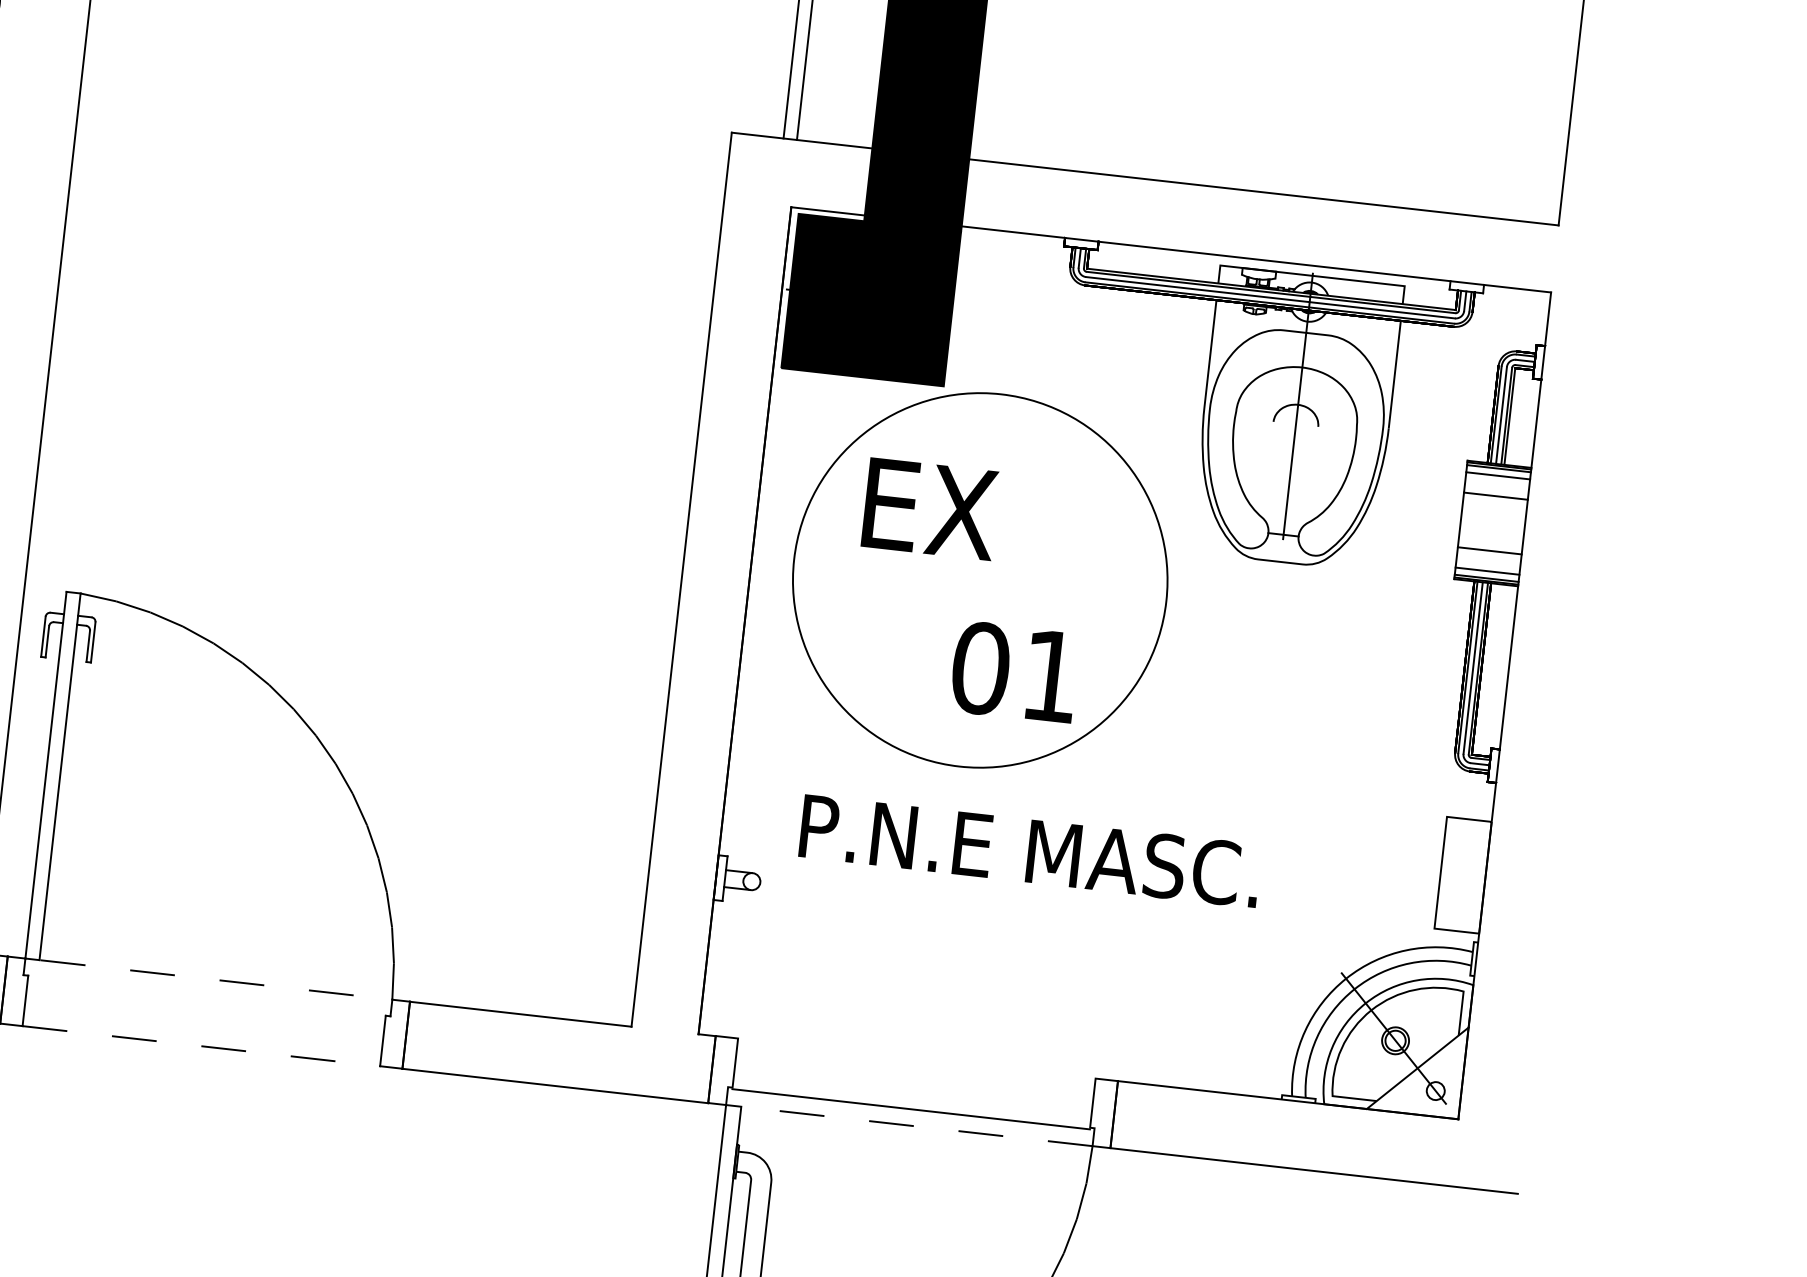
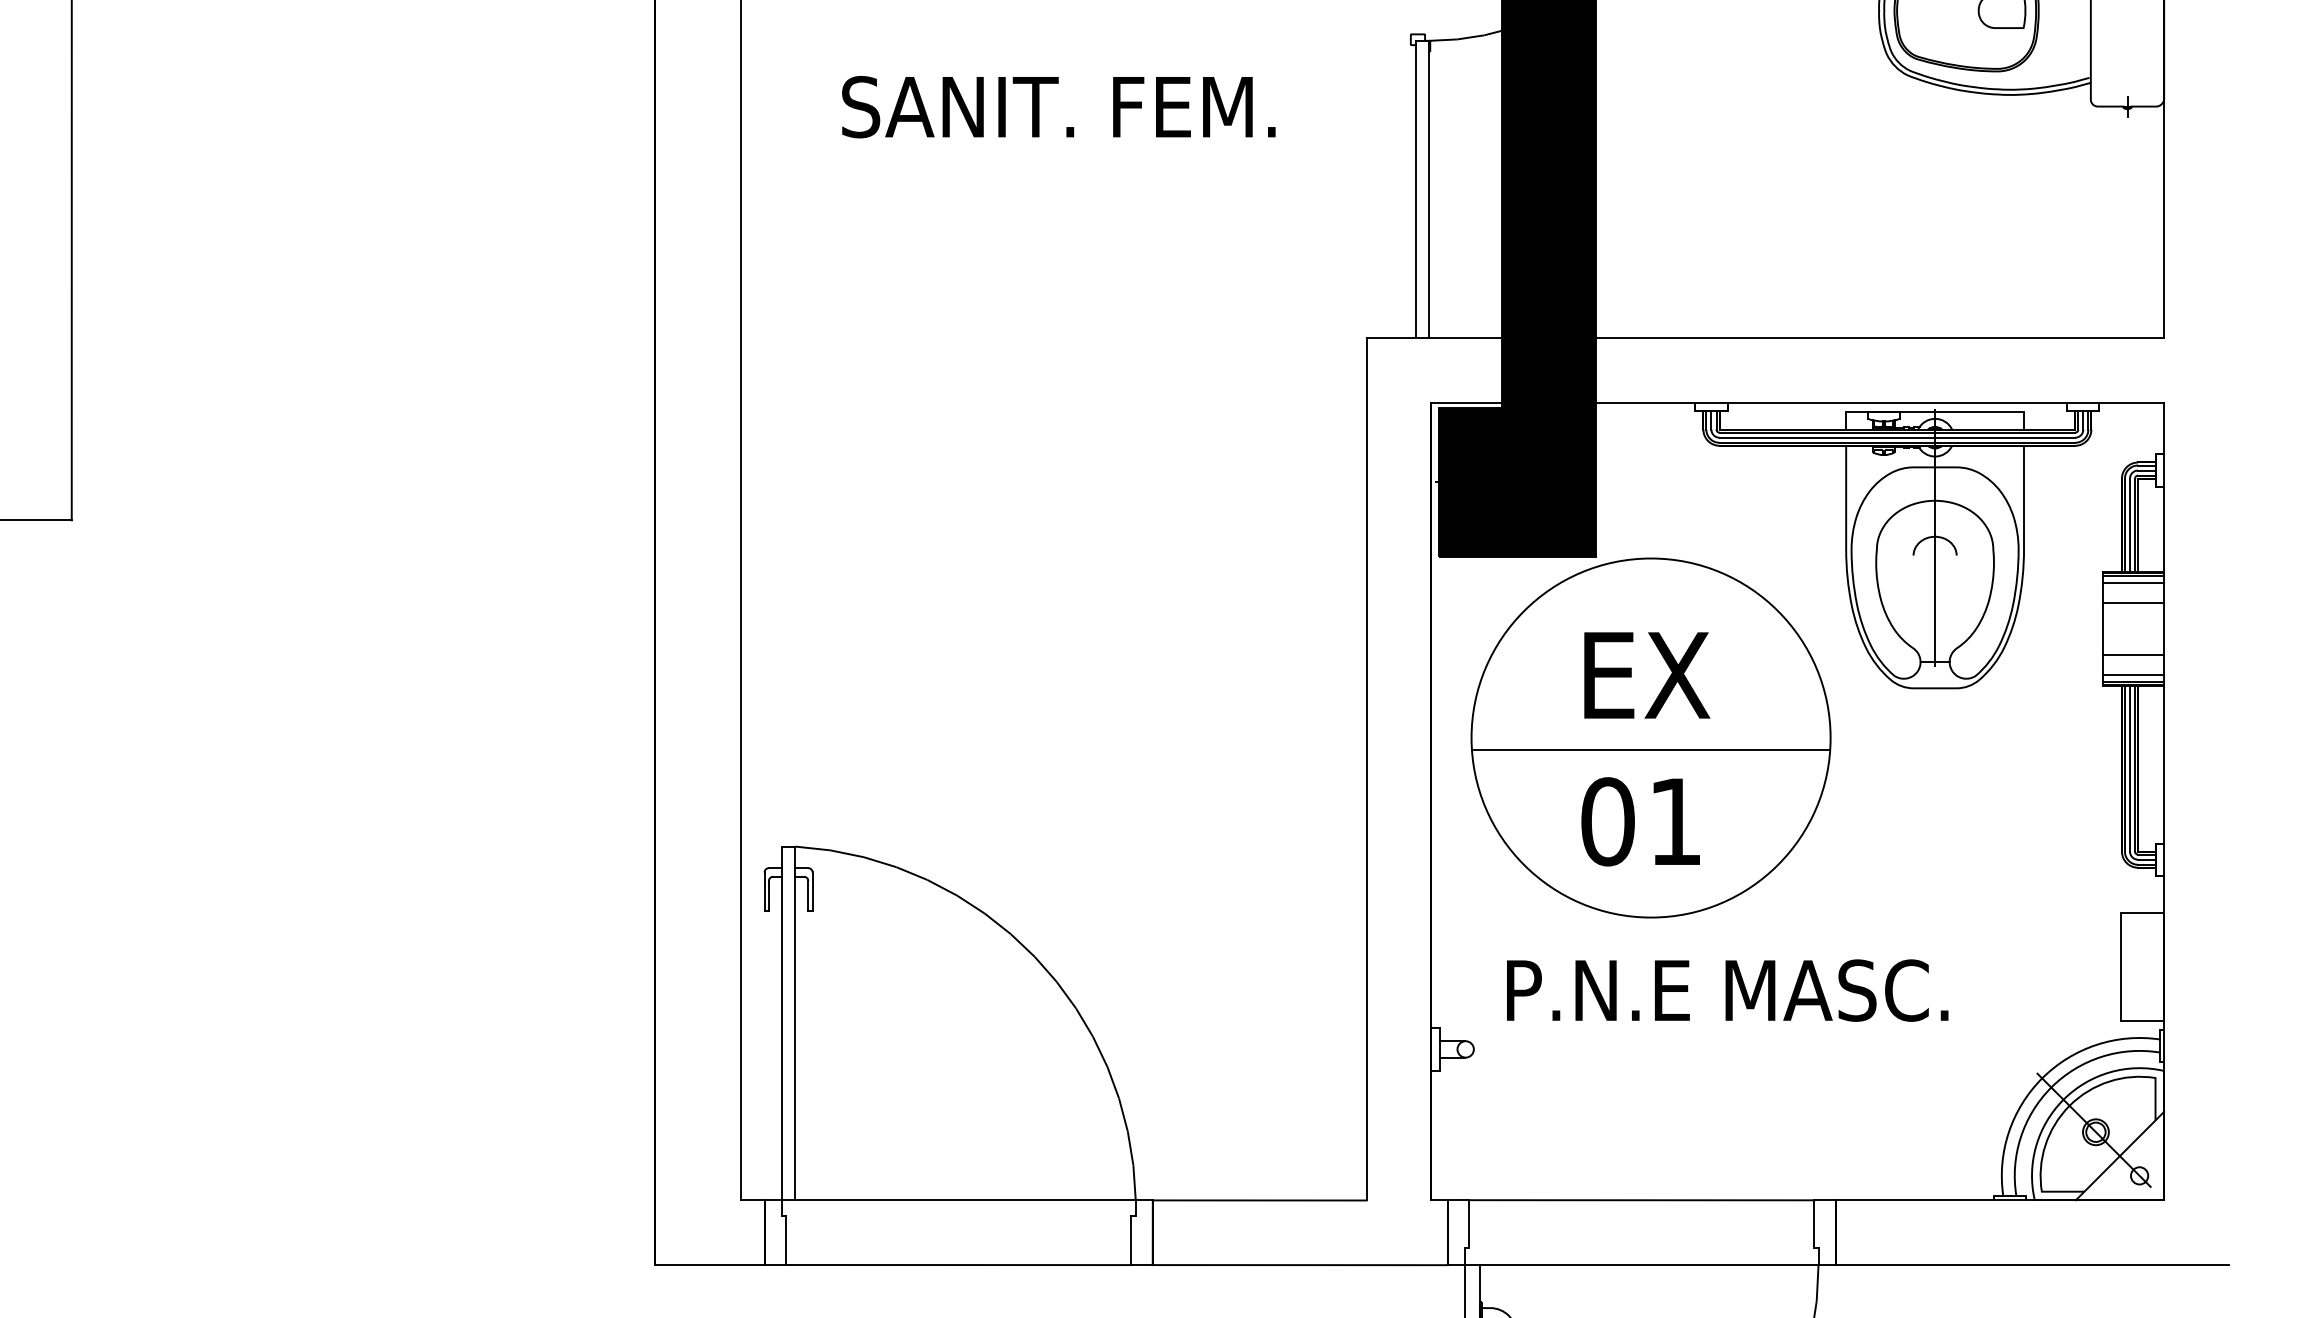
text: (930, 509) -> (1647, 675), moved
line: (978, 592) -> (1650, 749), added
text: (1014, 671) -> (1640, 821), moved
line: (216, 980) -> (966, 1200), dashed -> solid
line: (202, 1046) -> (959, 1265), dashed -> solid
line: (910, 1109) -> (1641, 1200), moved
line: (916, 1125) -> (1648, 1264), dashed -> solid

